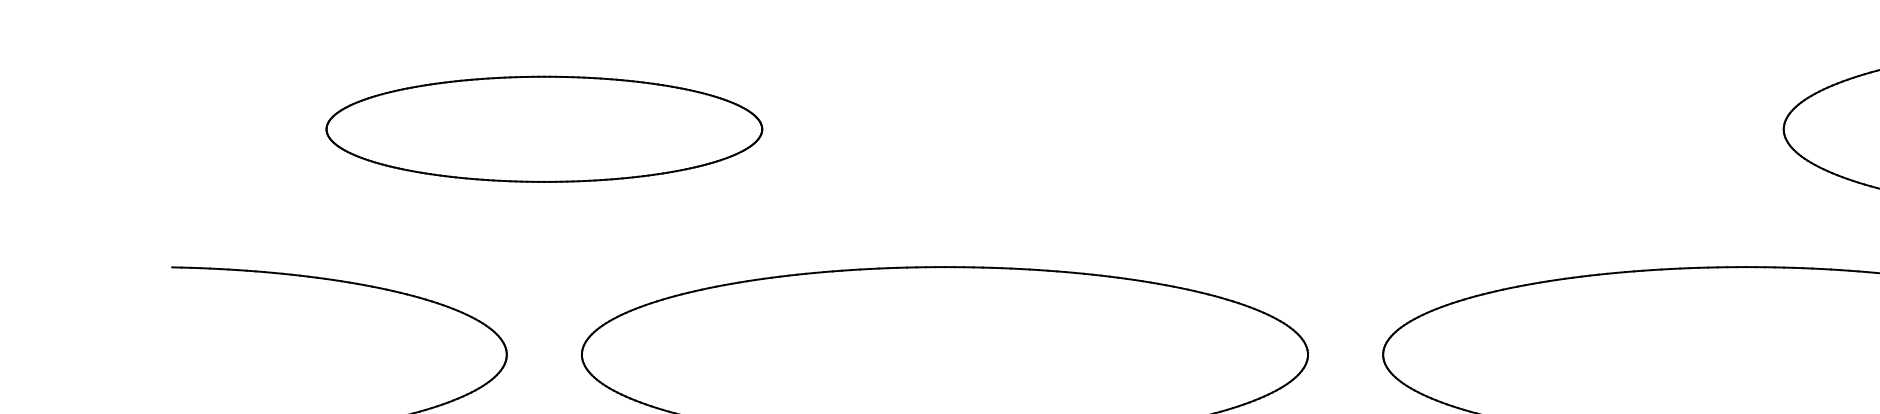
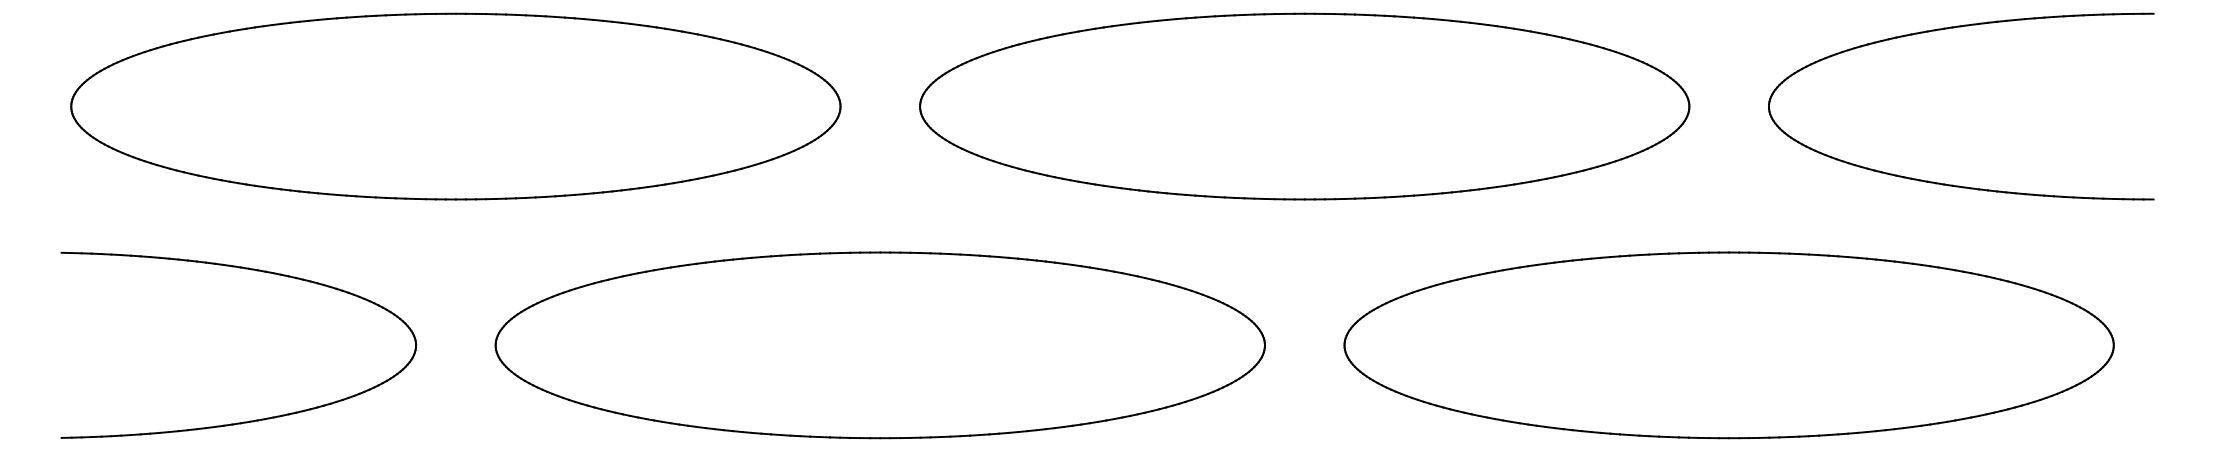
part: (543, 129) -> (455, 106), size x1.67
part: (1345, 129) -> (1304, 106), added

